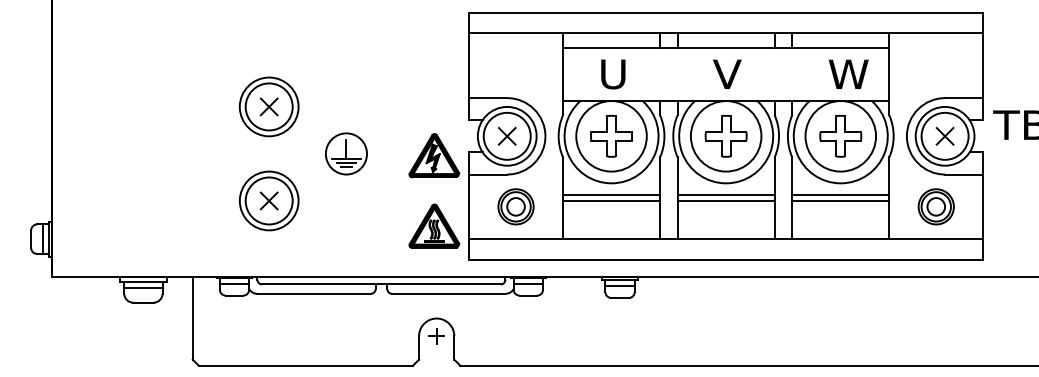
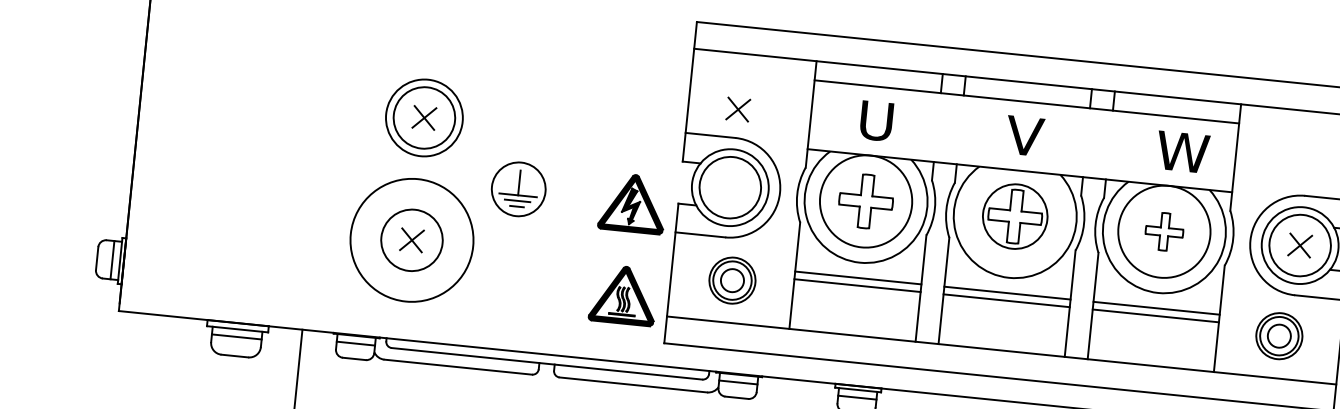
part: (506, 136) -> (737, 109), moved
circle: (725, 136) -> (1014, 216), size x0.7
part: (840, 136) -> (1164, 231), size x0.7
circle: (268, 200) -> (411, 239), size x1.6

